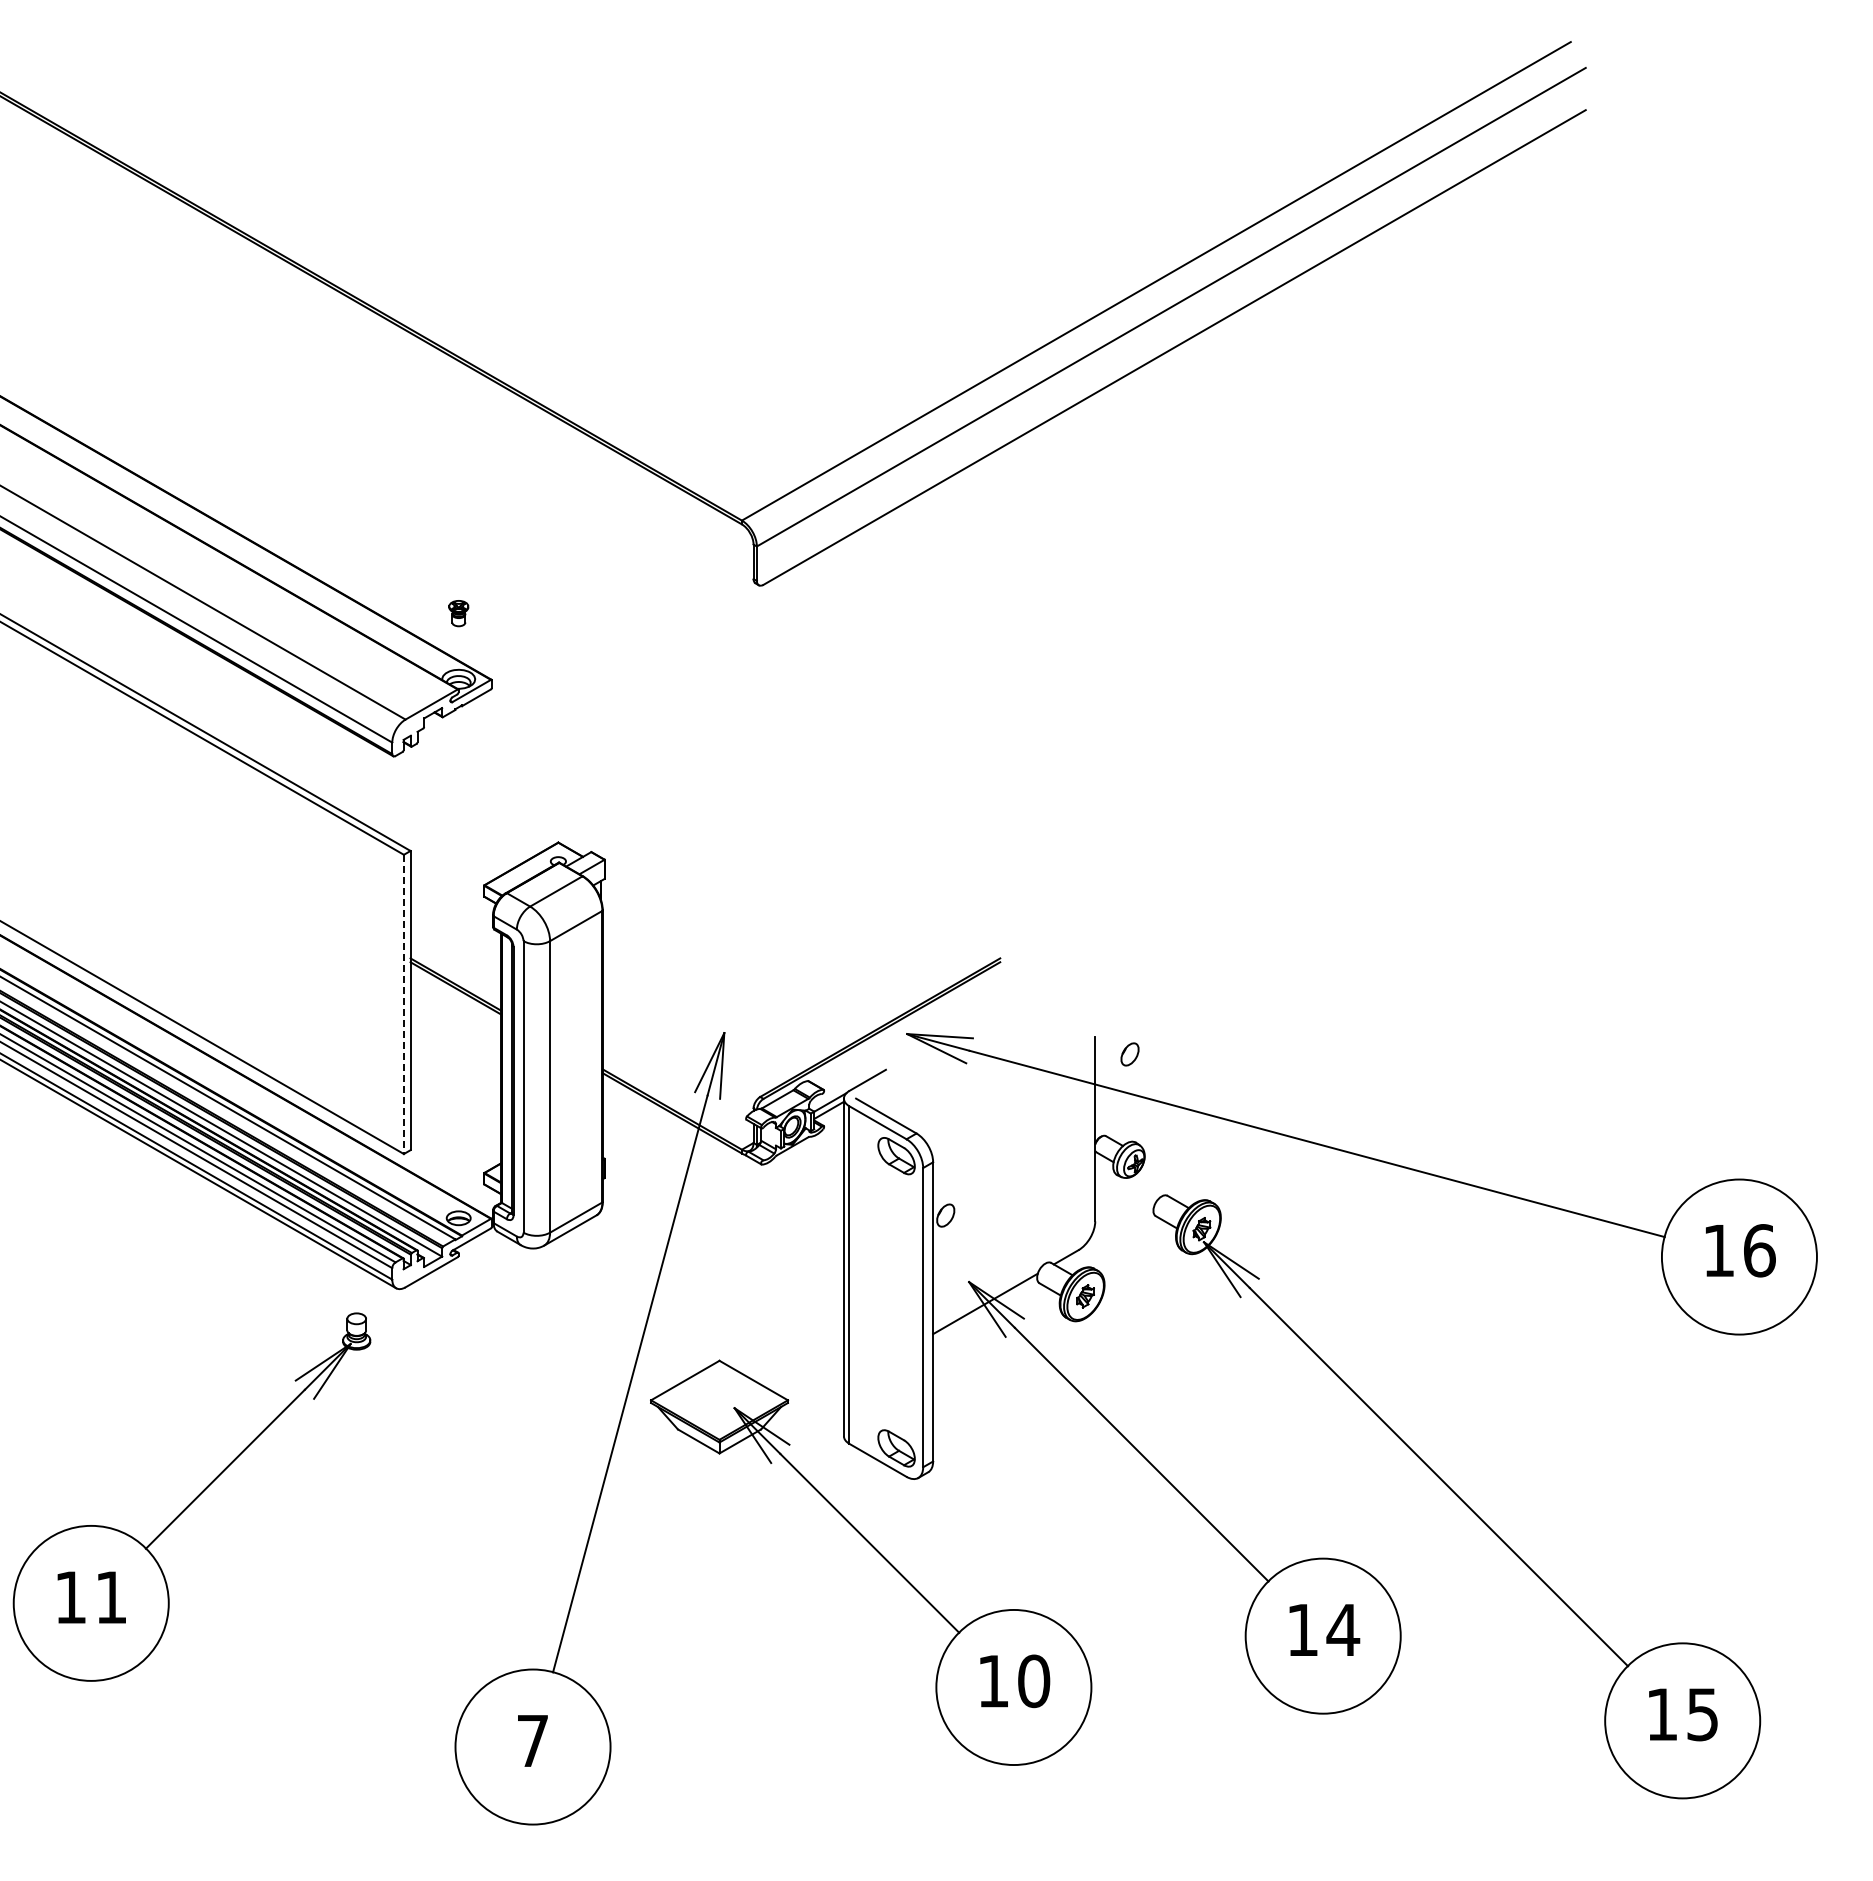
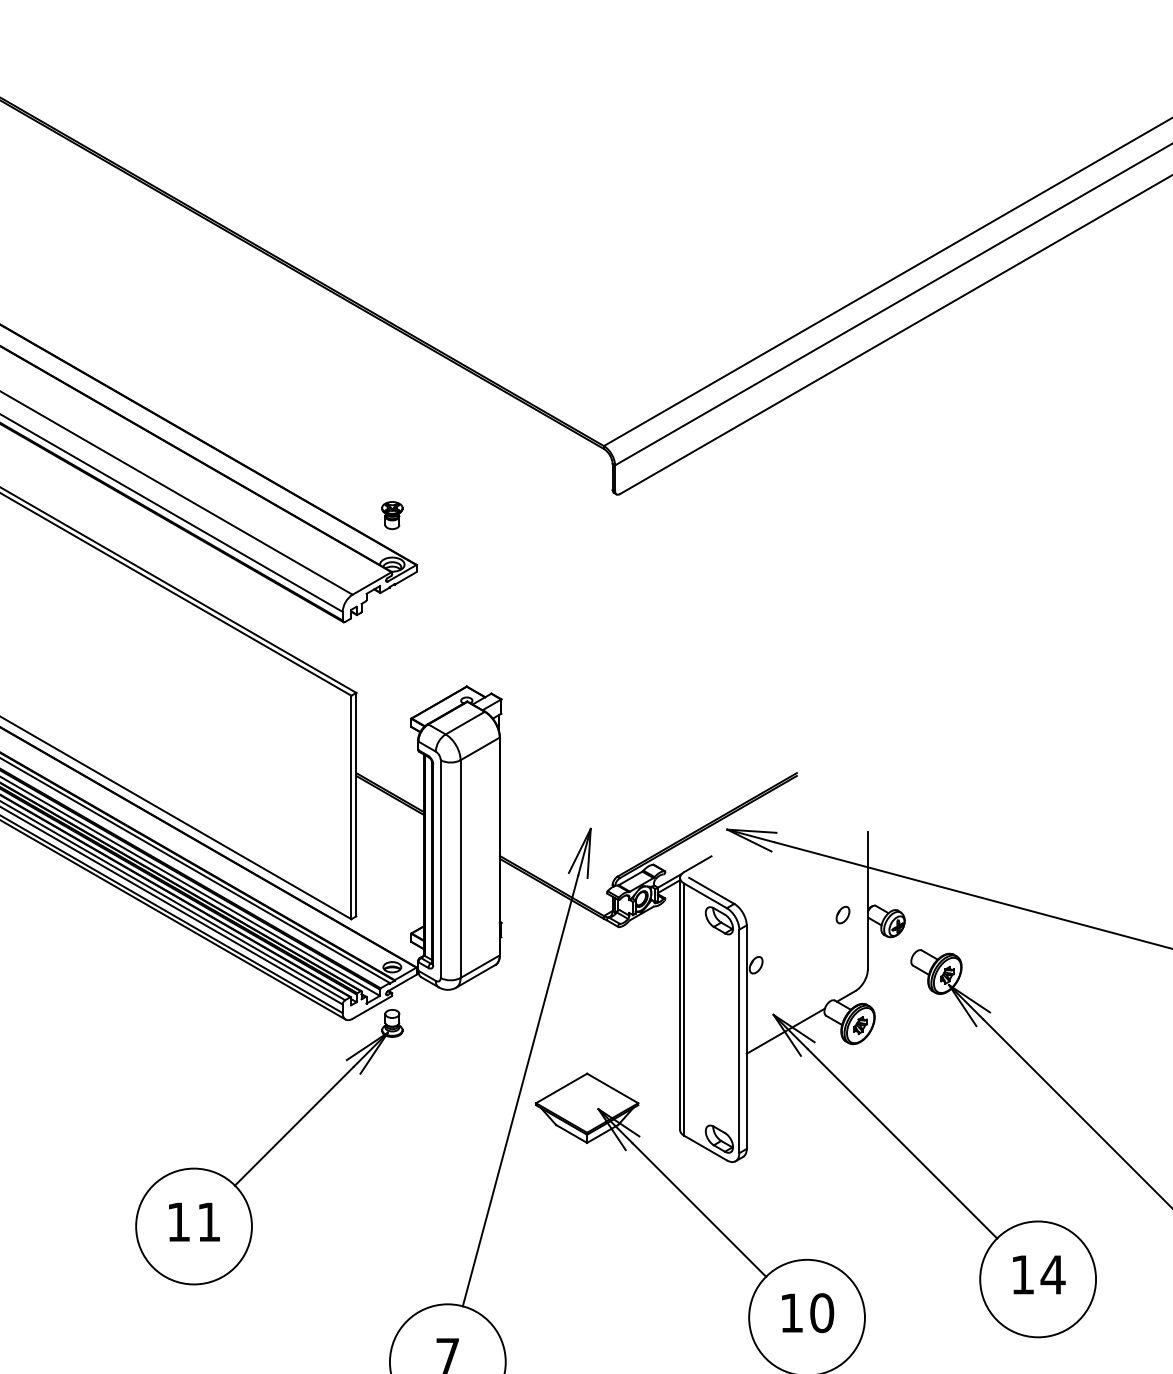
part: (458, 613) -> (392, 515), size x1.43
line: (403, 1004) -> (351, 807), dashed -> solid
part: (1129, 1054) -> (842, 915), moved
part: (191, 1496) -> (268, 1146), moved

